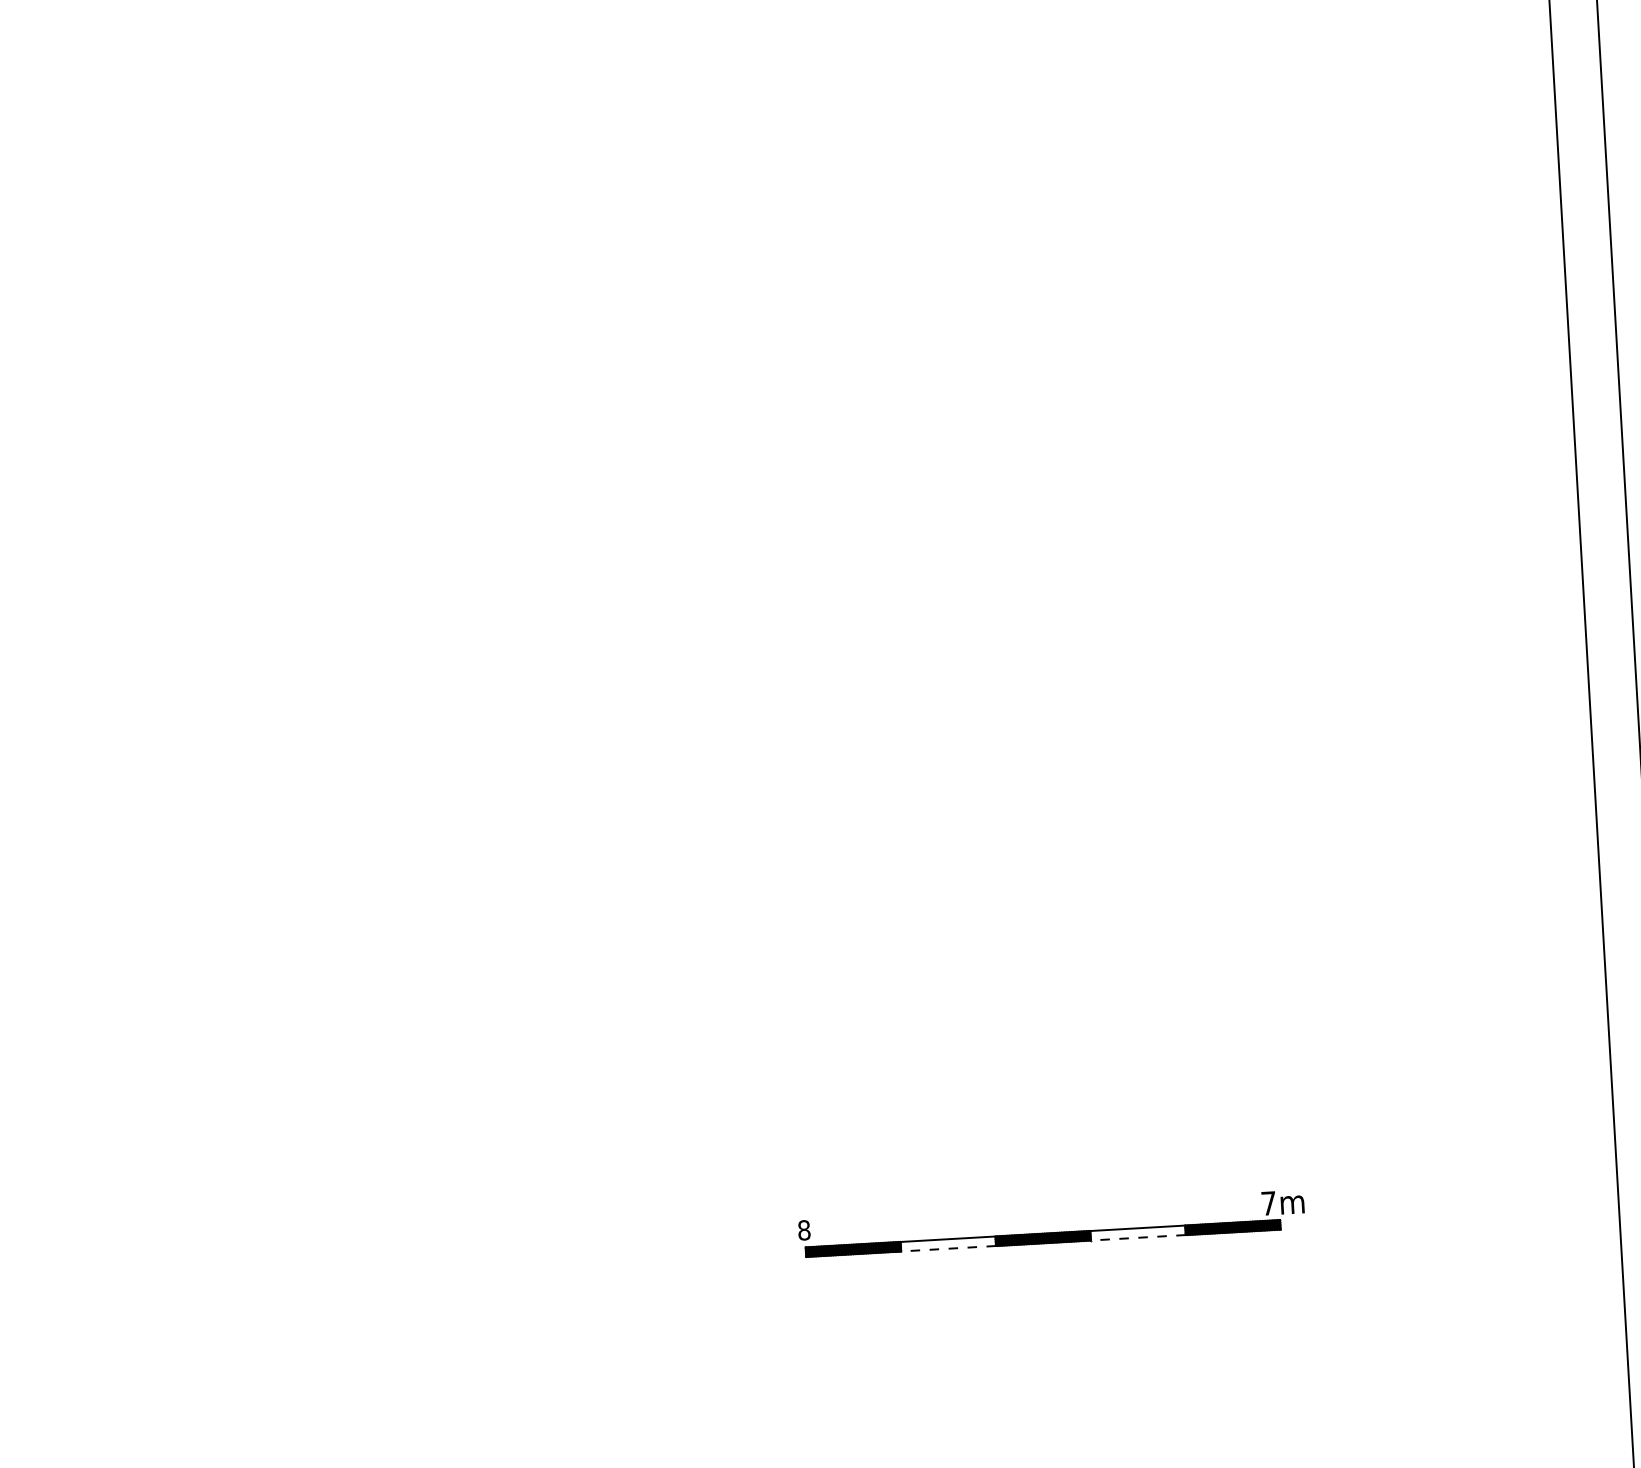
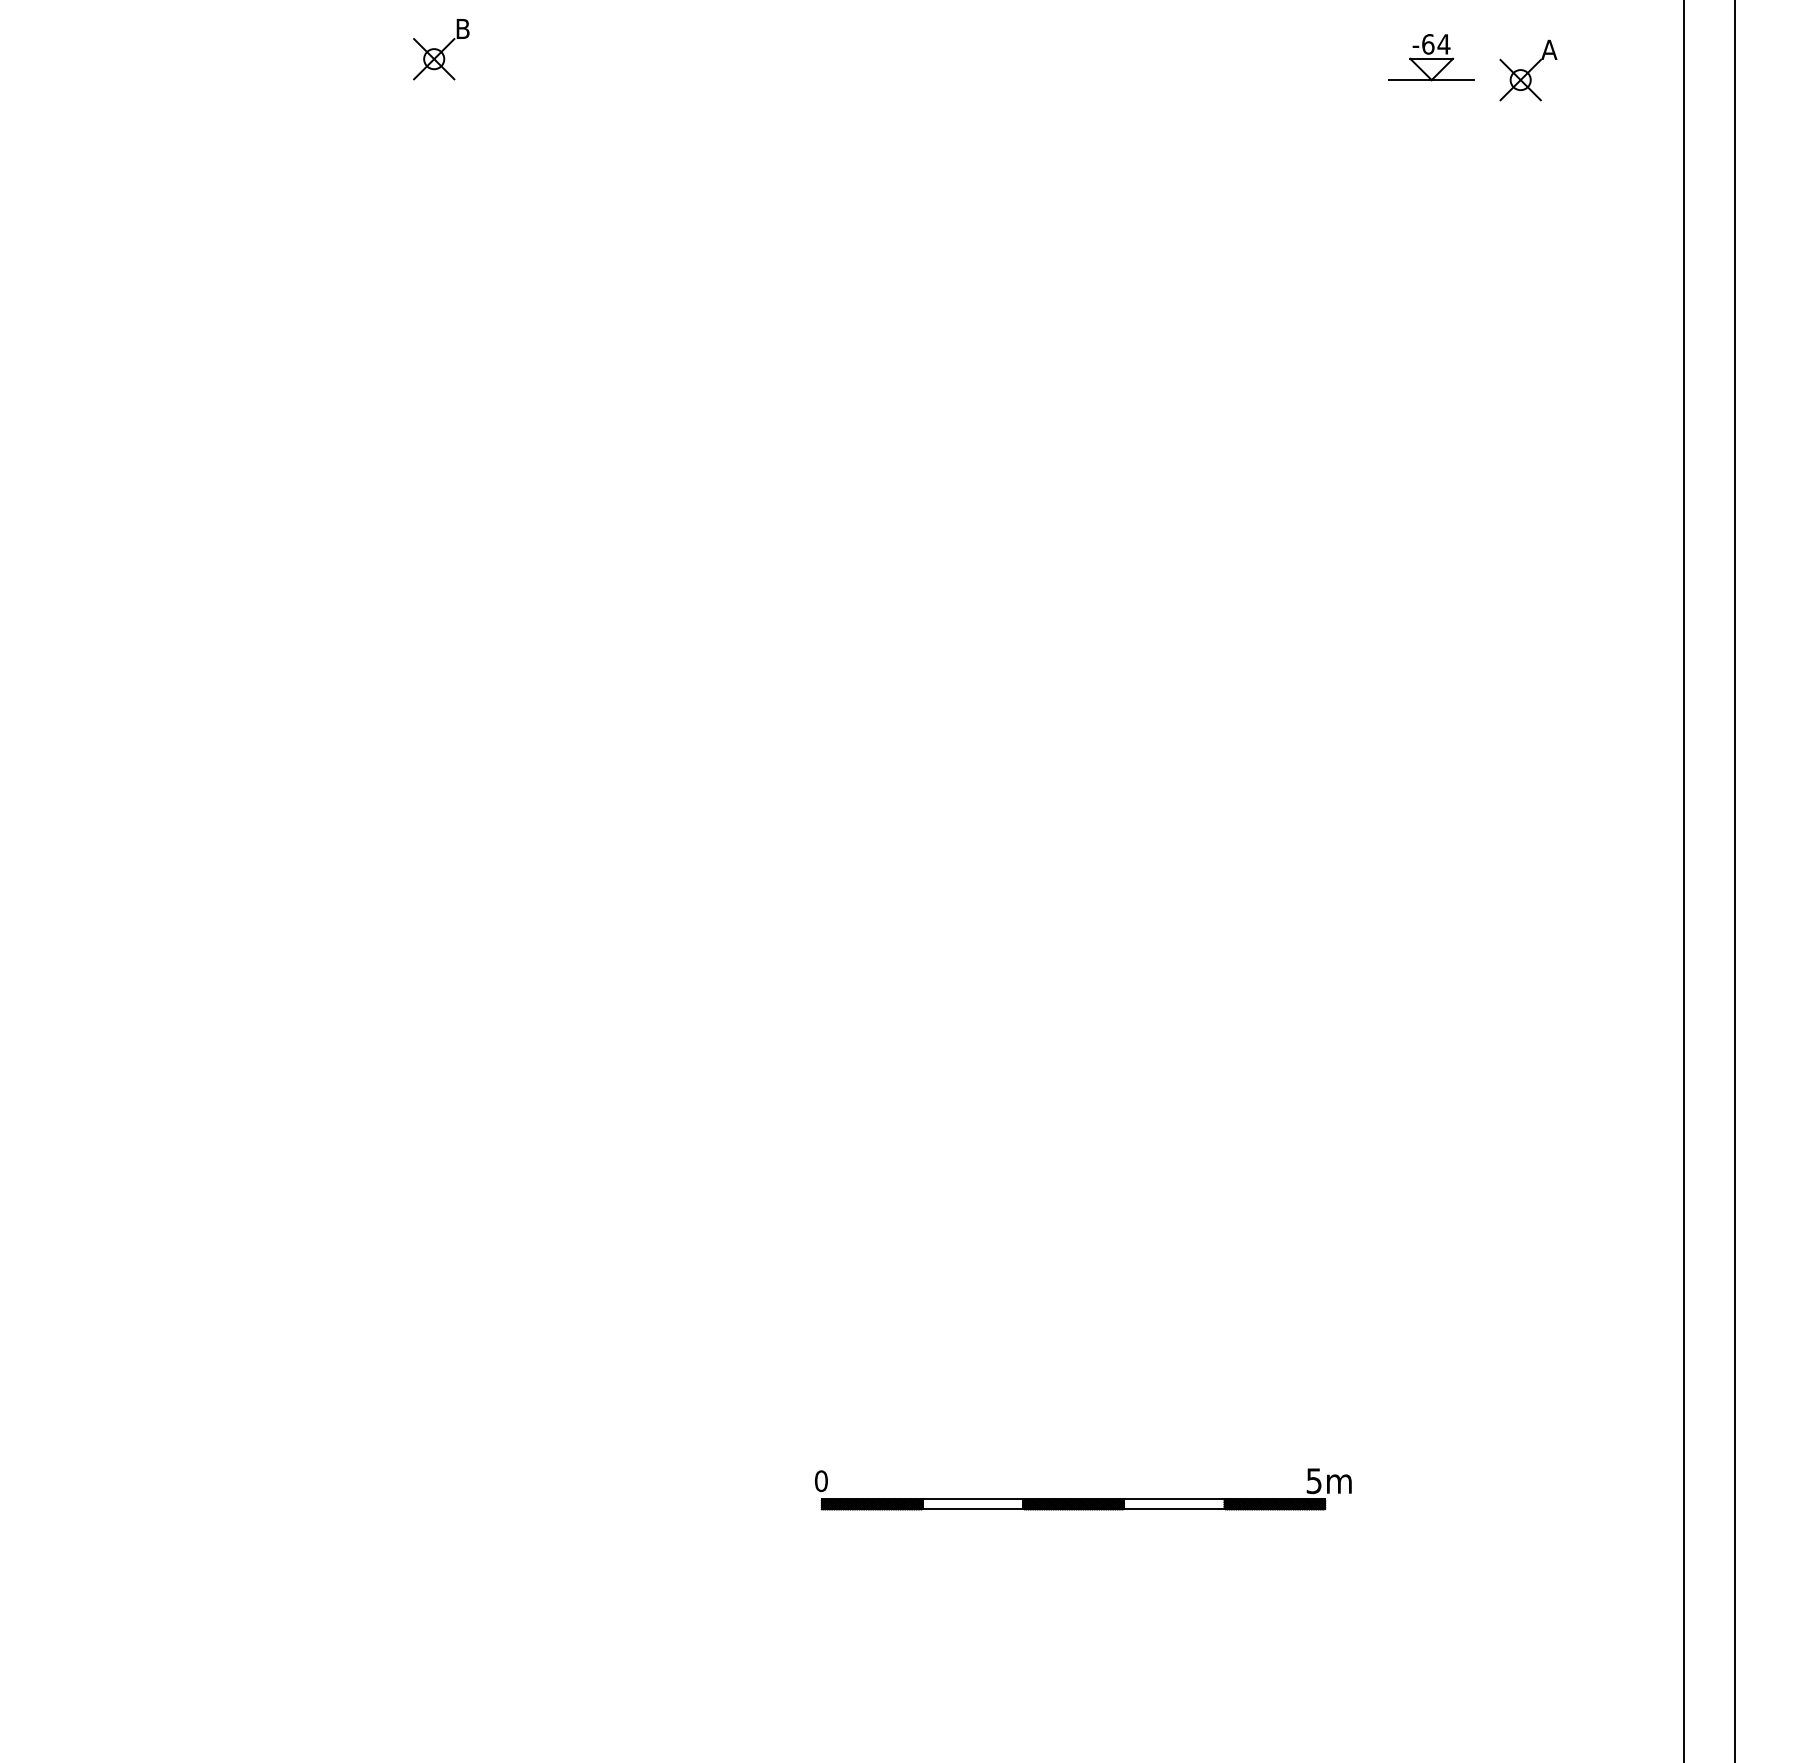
text: (1268, 1203) -> (1313, 1481), 7m -> 5m
text: (804, 1229) -> (821, 1480), 8 -> 0
line: (1137, 1237) -> (1173, 1509), dashed -> solid
line: (942, 1249) -> (966, 1509), dashed -> solid

